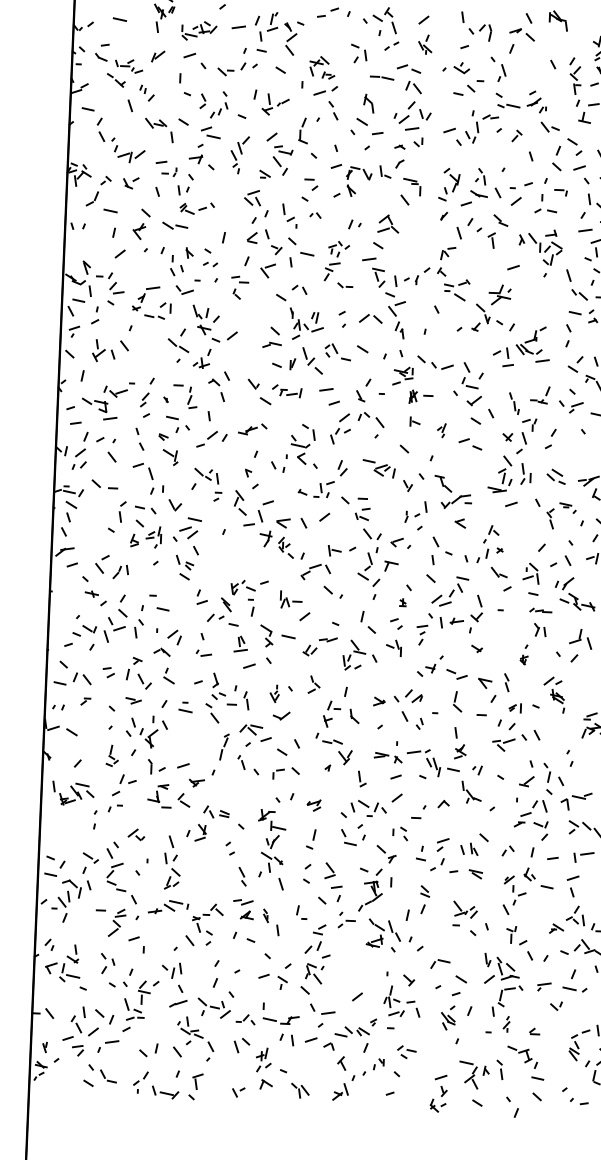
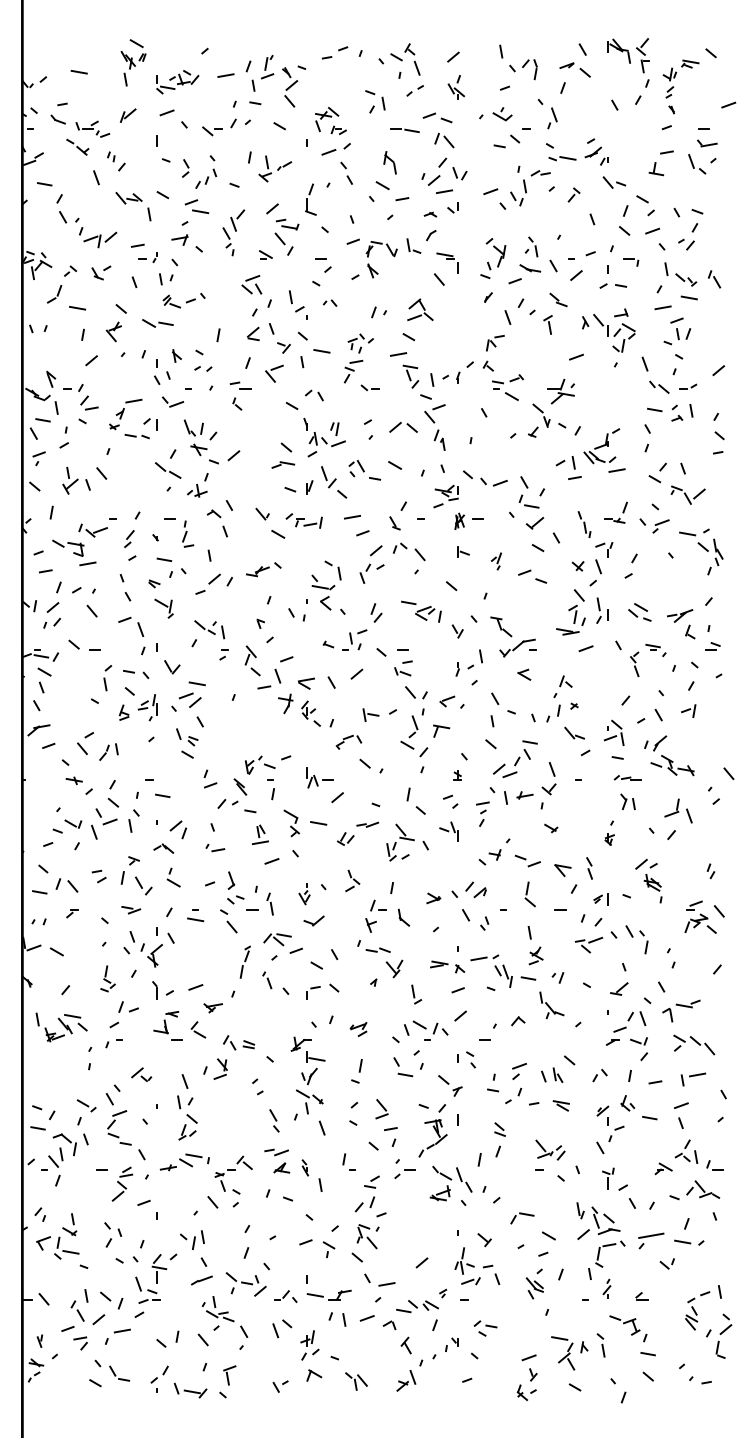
part: (574, 86) -> (642, 62), moved
part: (315, 572) -> (348, 742), size x0.7
part: (546, 772) -> (643, 942), moved
part: (544, 986) -> (651, 1240), size x1.6

